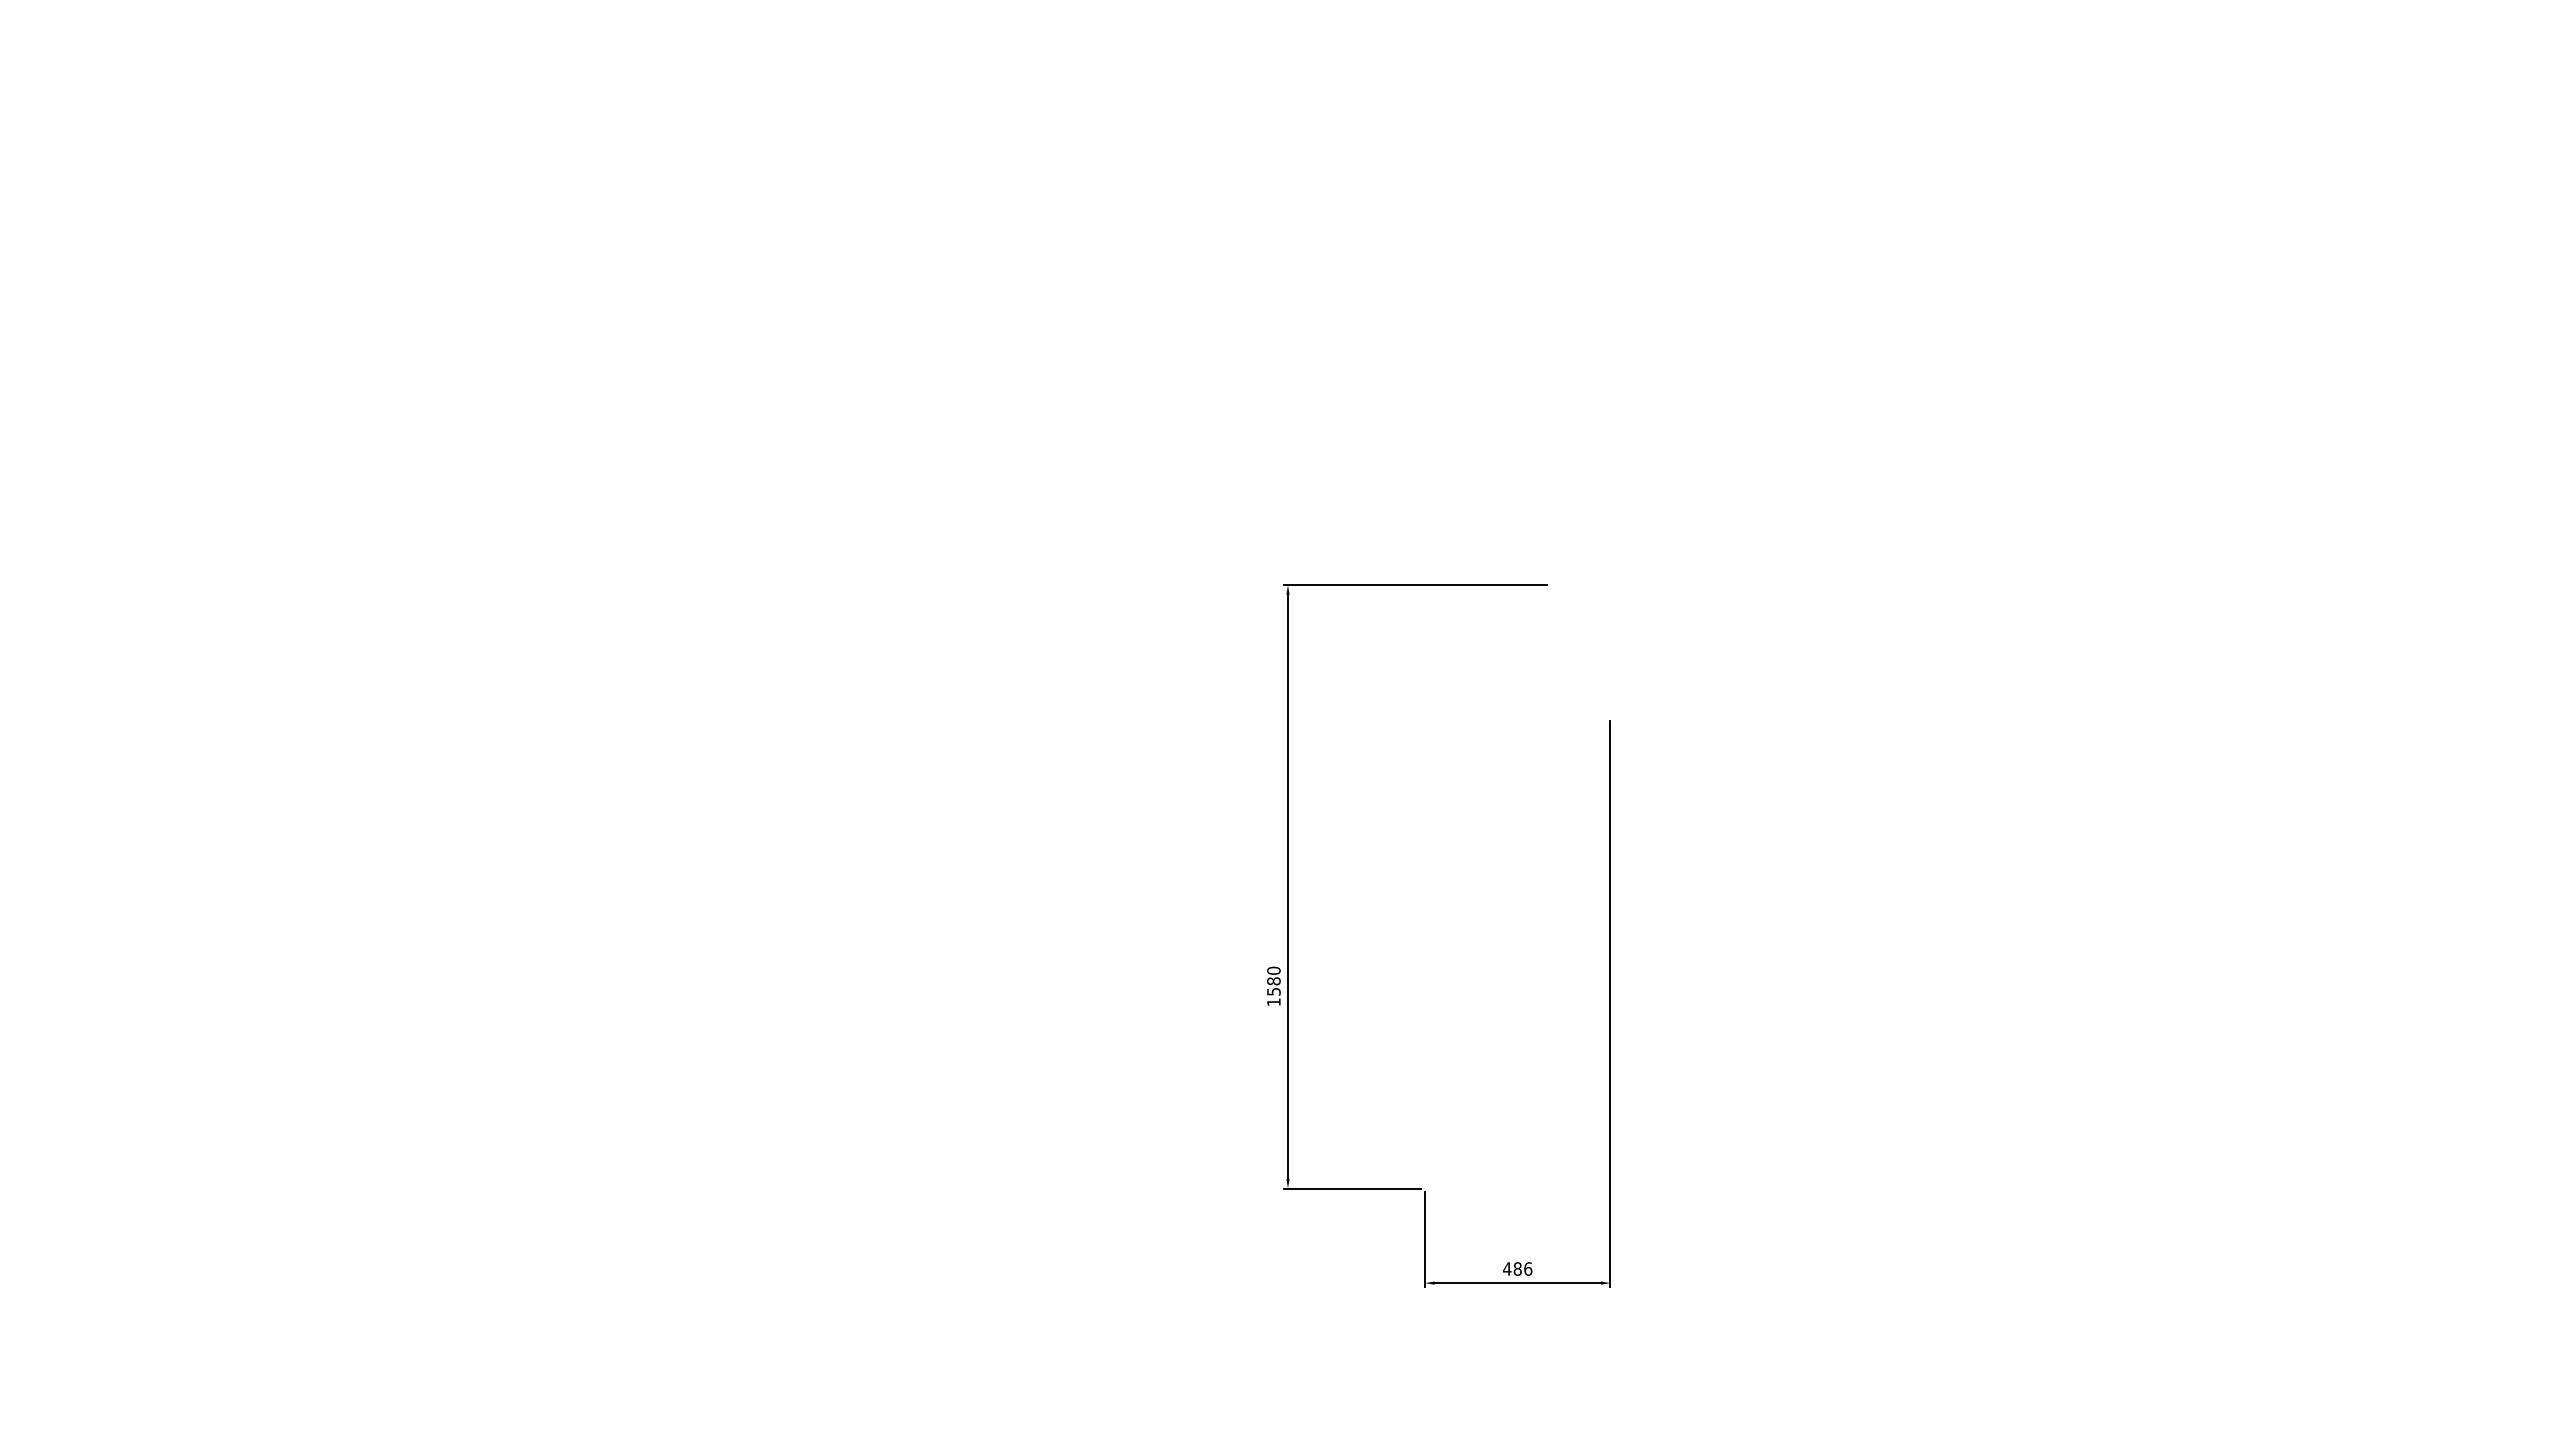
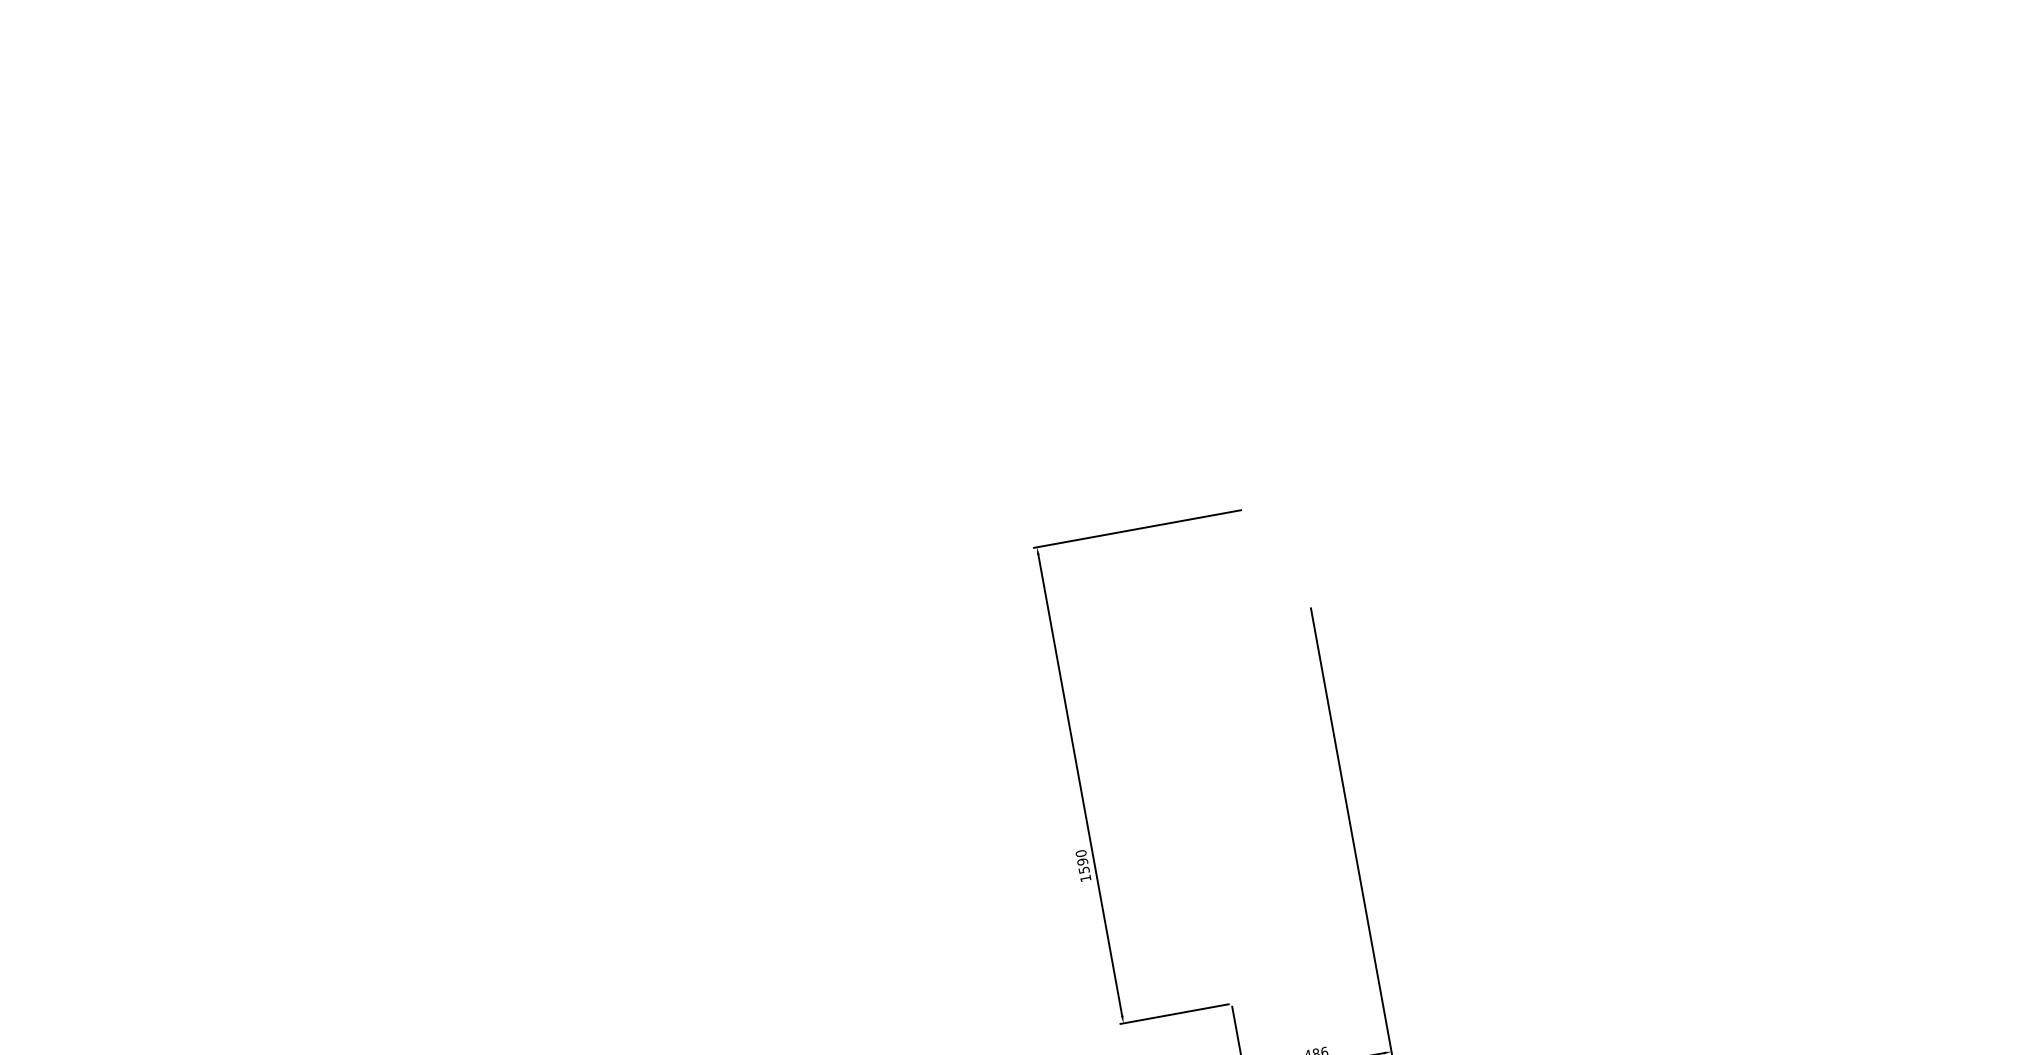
text: (1273, 981) -> (1082, 862), 1580 -> 1590

